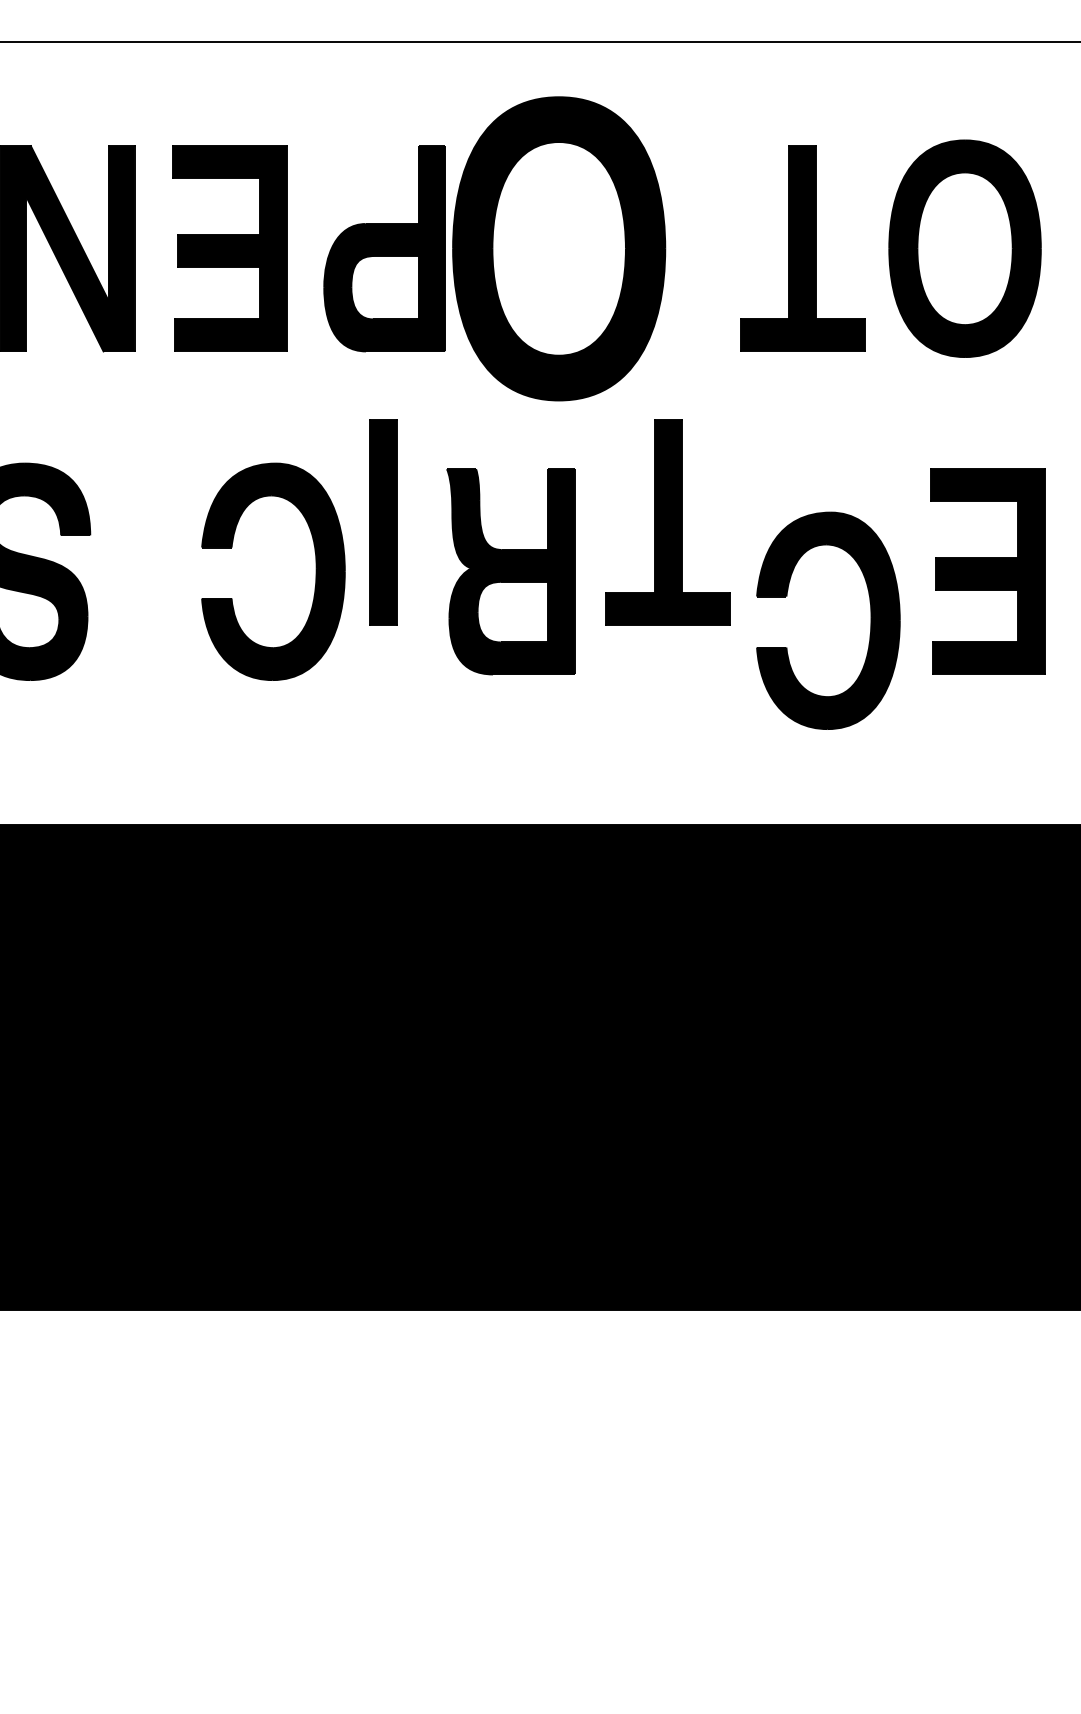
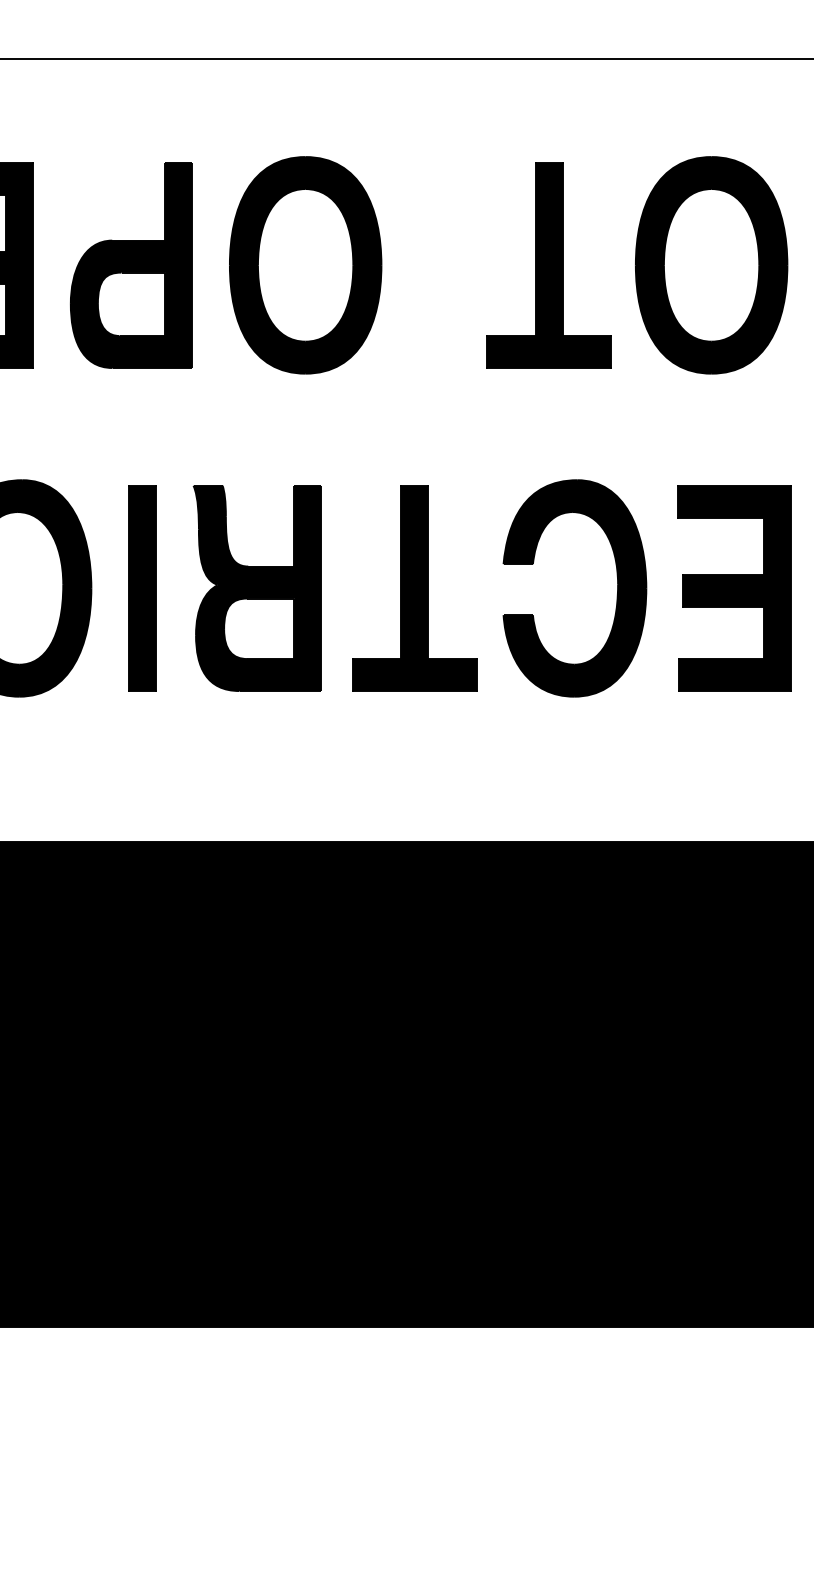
part: (558, 248) -> (305, 265), size x0.71
part: (383, 522) -> (142, 588), moved
part: (667, 522) -> (414, 588), moved
part: (870, 620) -> (617, 588), moved

